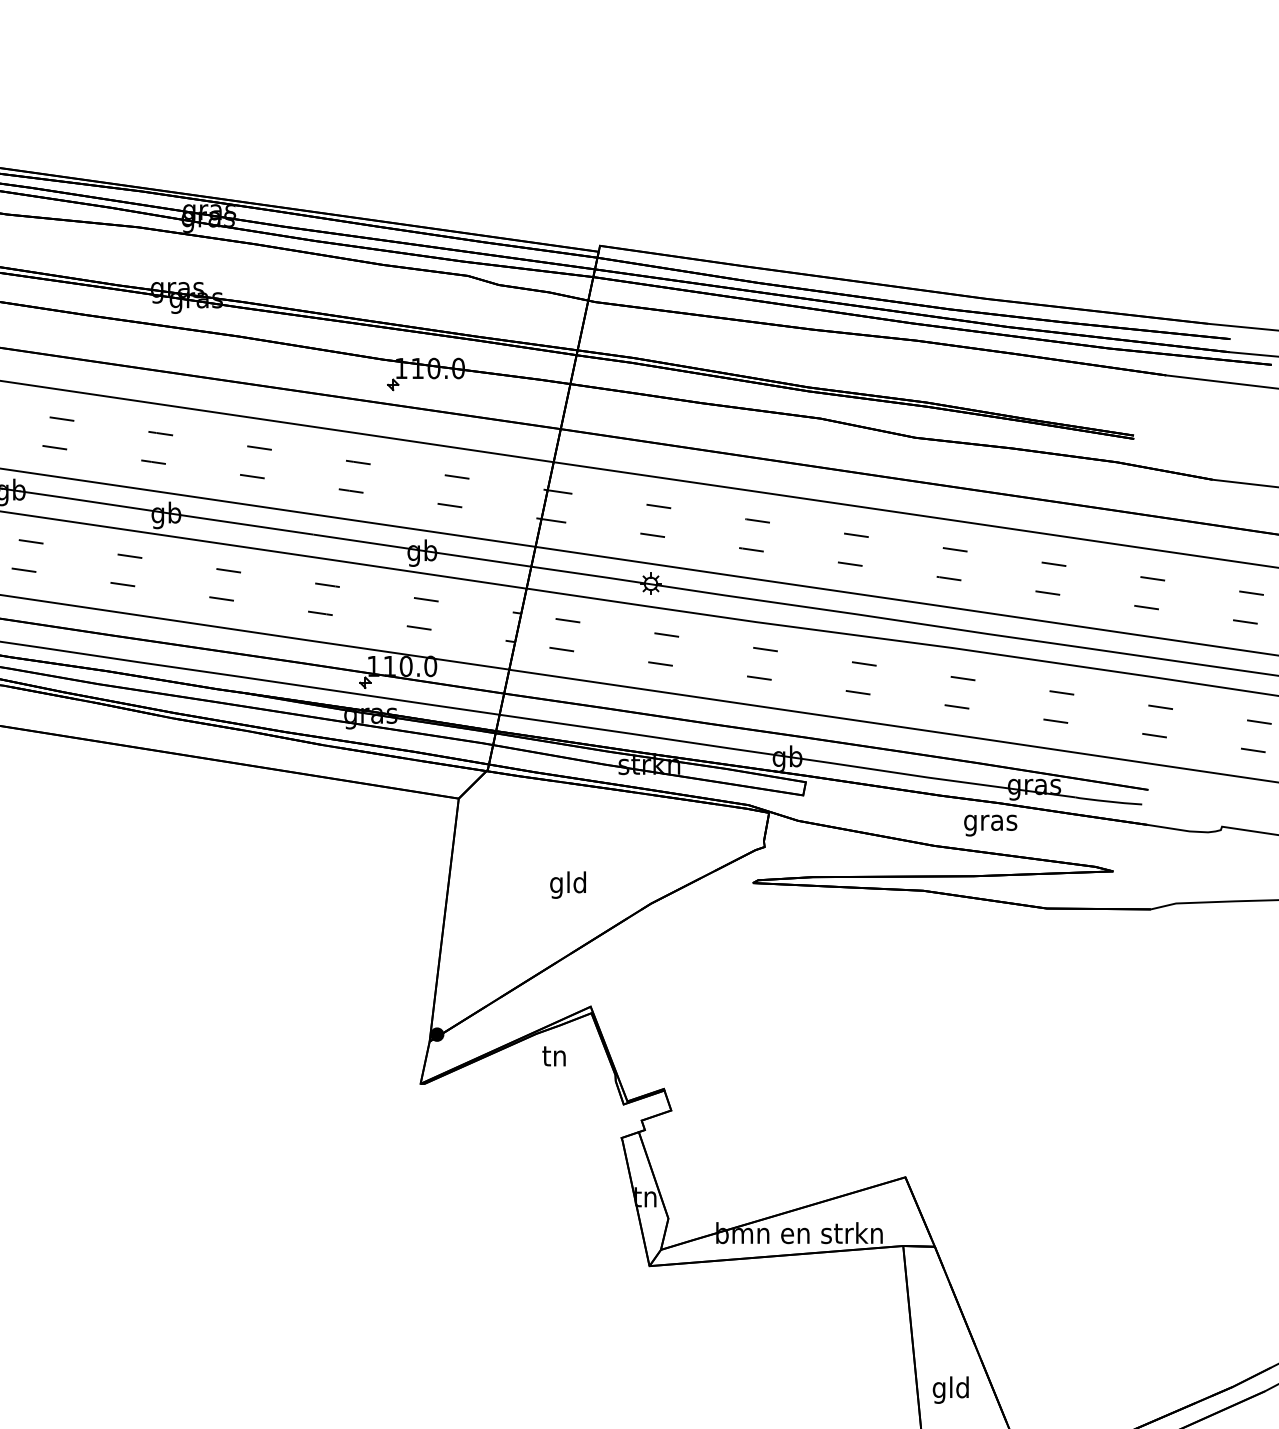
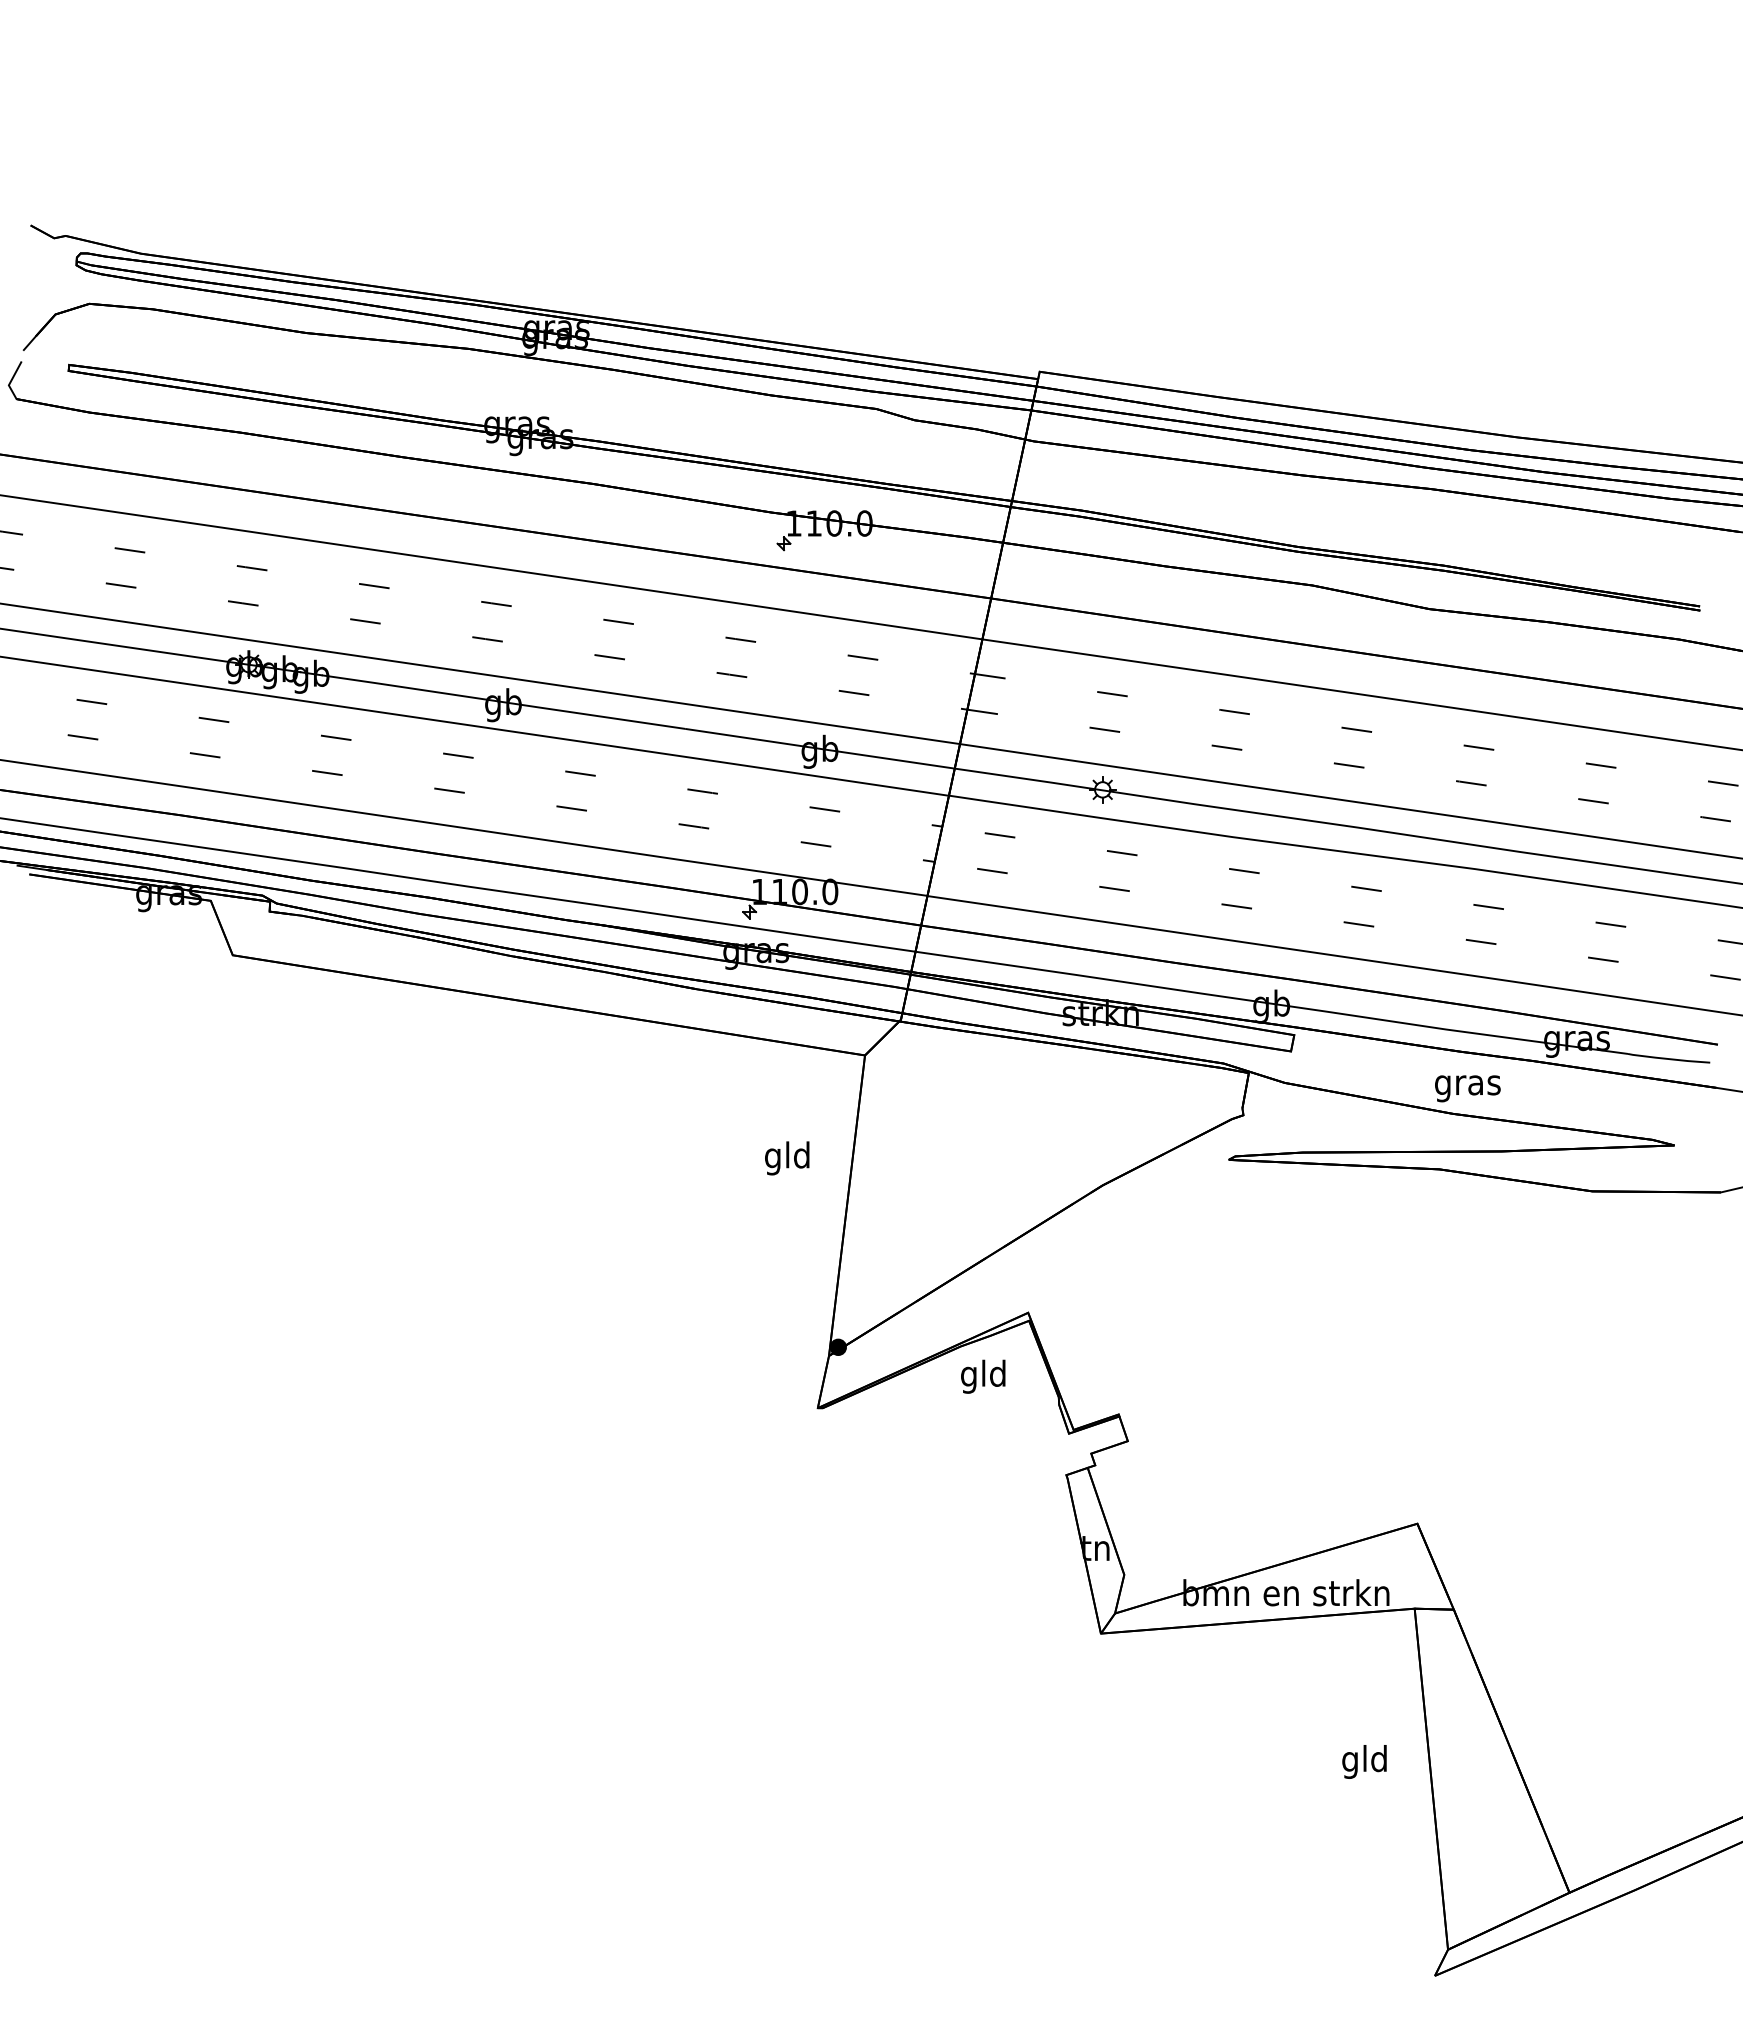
text: (990, 825) -> (1467, 1088), moved
text: (568, 885) -> (787, 1158), moved
text: (554, 1058) -> (983, 1376), tn -> gld
text: (950, 1389) -> (1364, 1761), moved

